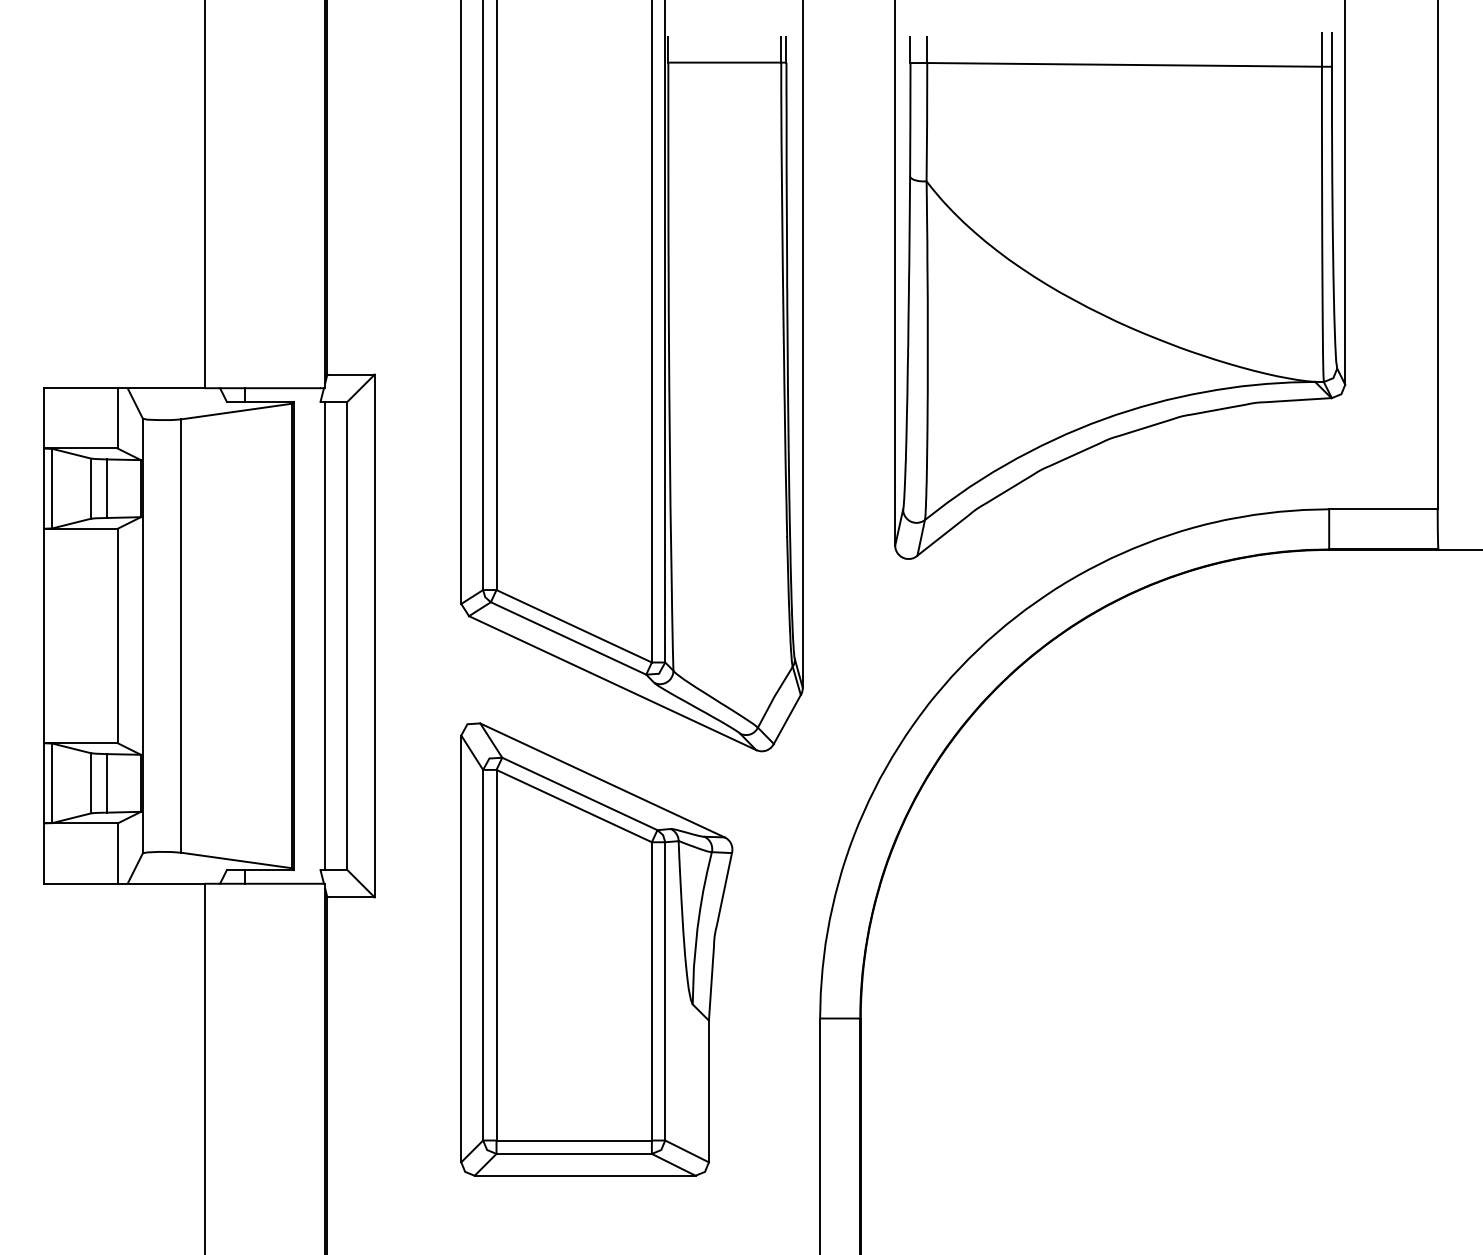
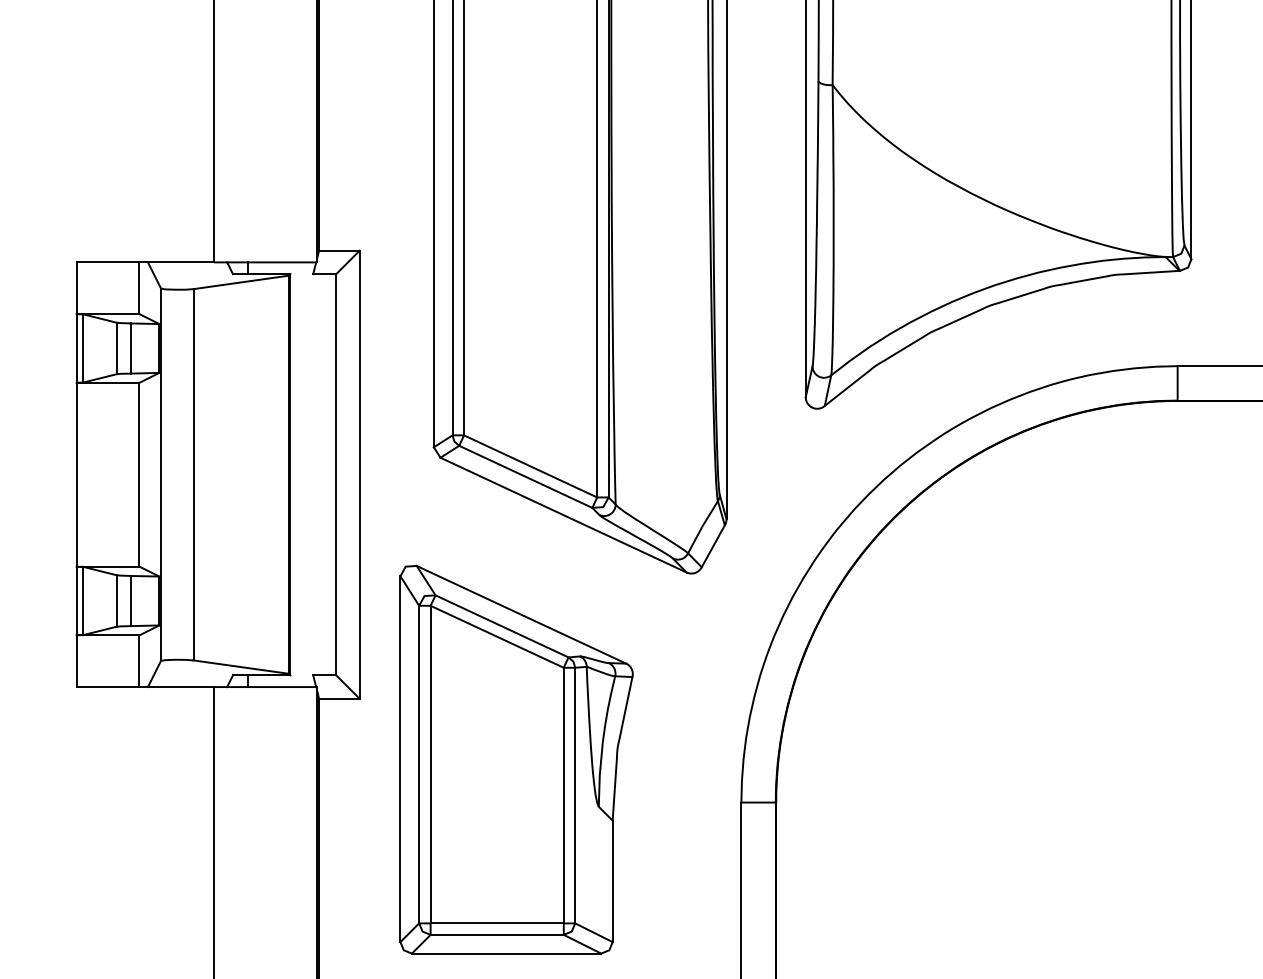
line: (325, 636) -> (317, 475), removed
part: (596, 949) -> (516, 759), moved

